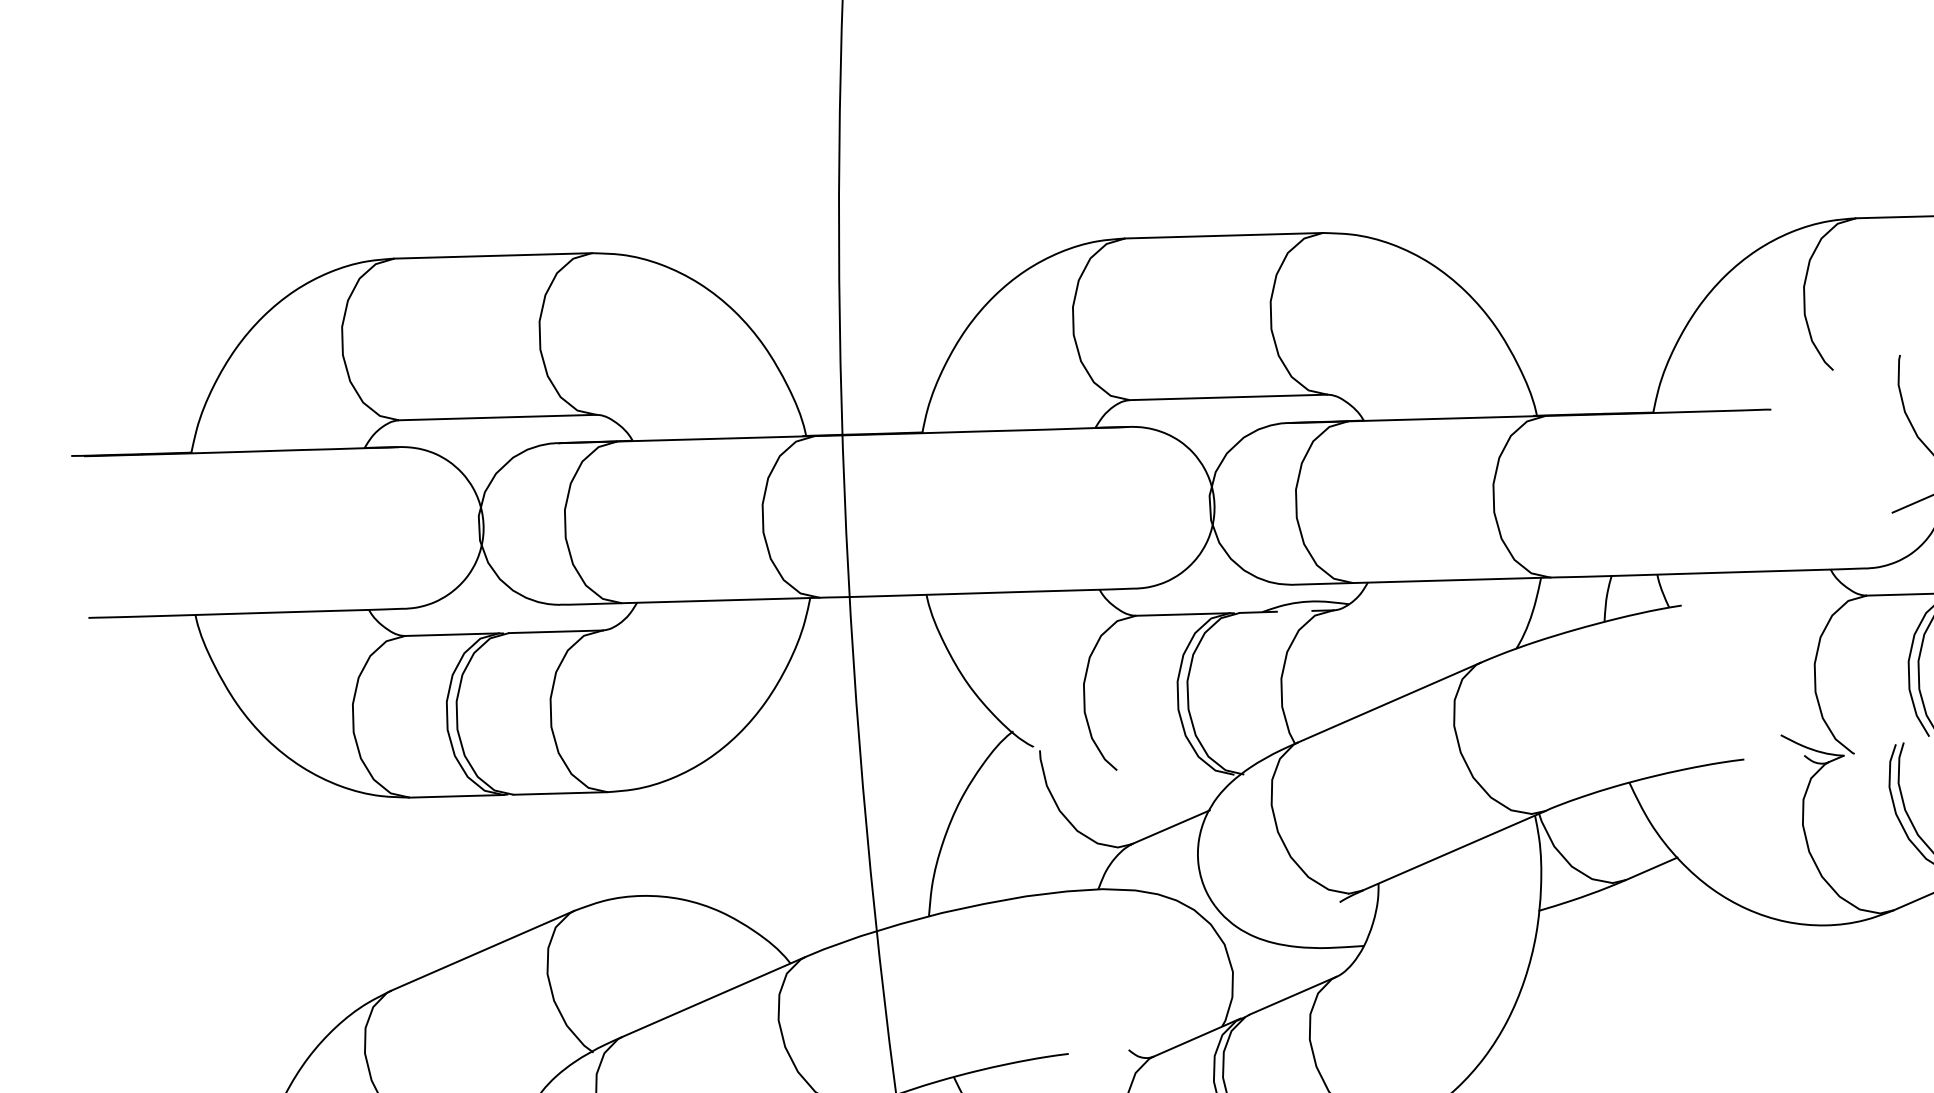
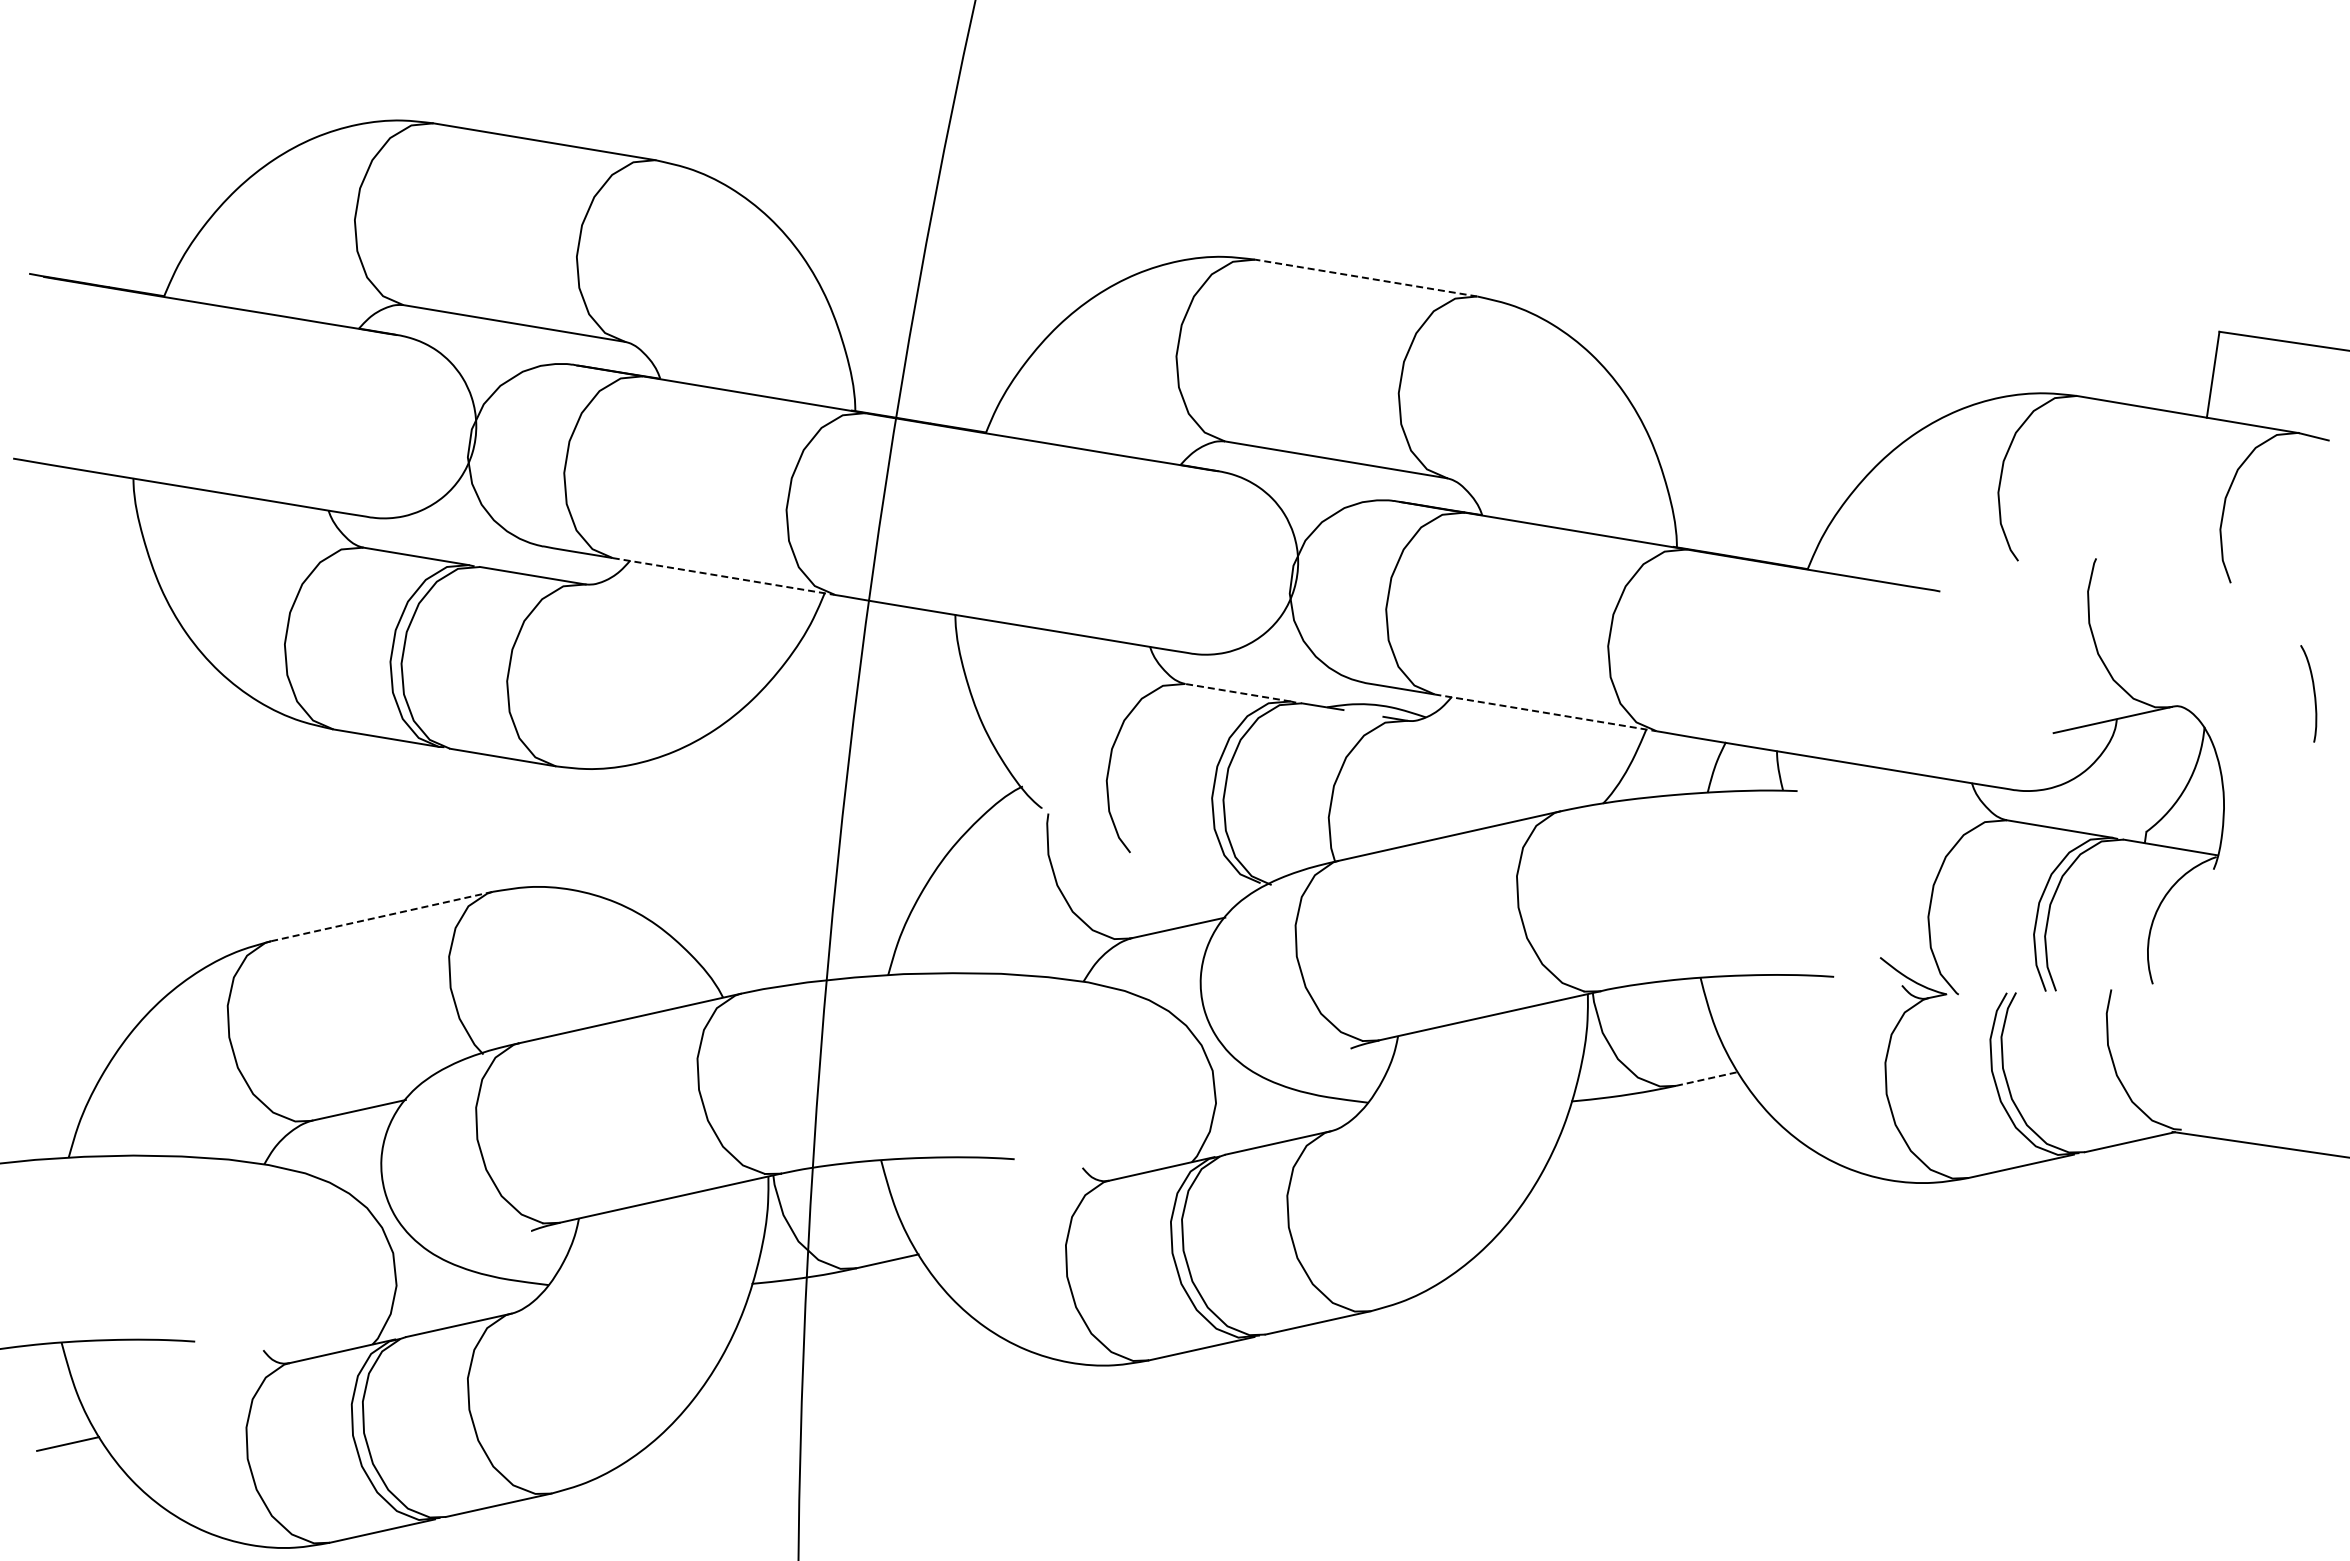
line: (1224, 236) -> (1366, 278), solid -> dashed
line: (1451, 580) -> (1545, 712), solid -> dashed
line: (720, 600) -> (723, 576), solid -> dashed
line: (1182, 614) -> (1237, 692), solid -> dashed
line: (1652, 868) -> (1707, 1078), solid -> dashed
line: (482, 950) -> (381, 916), solid -> dashed

